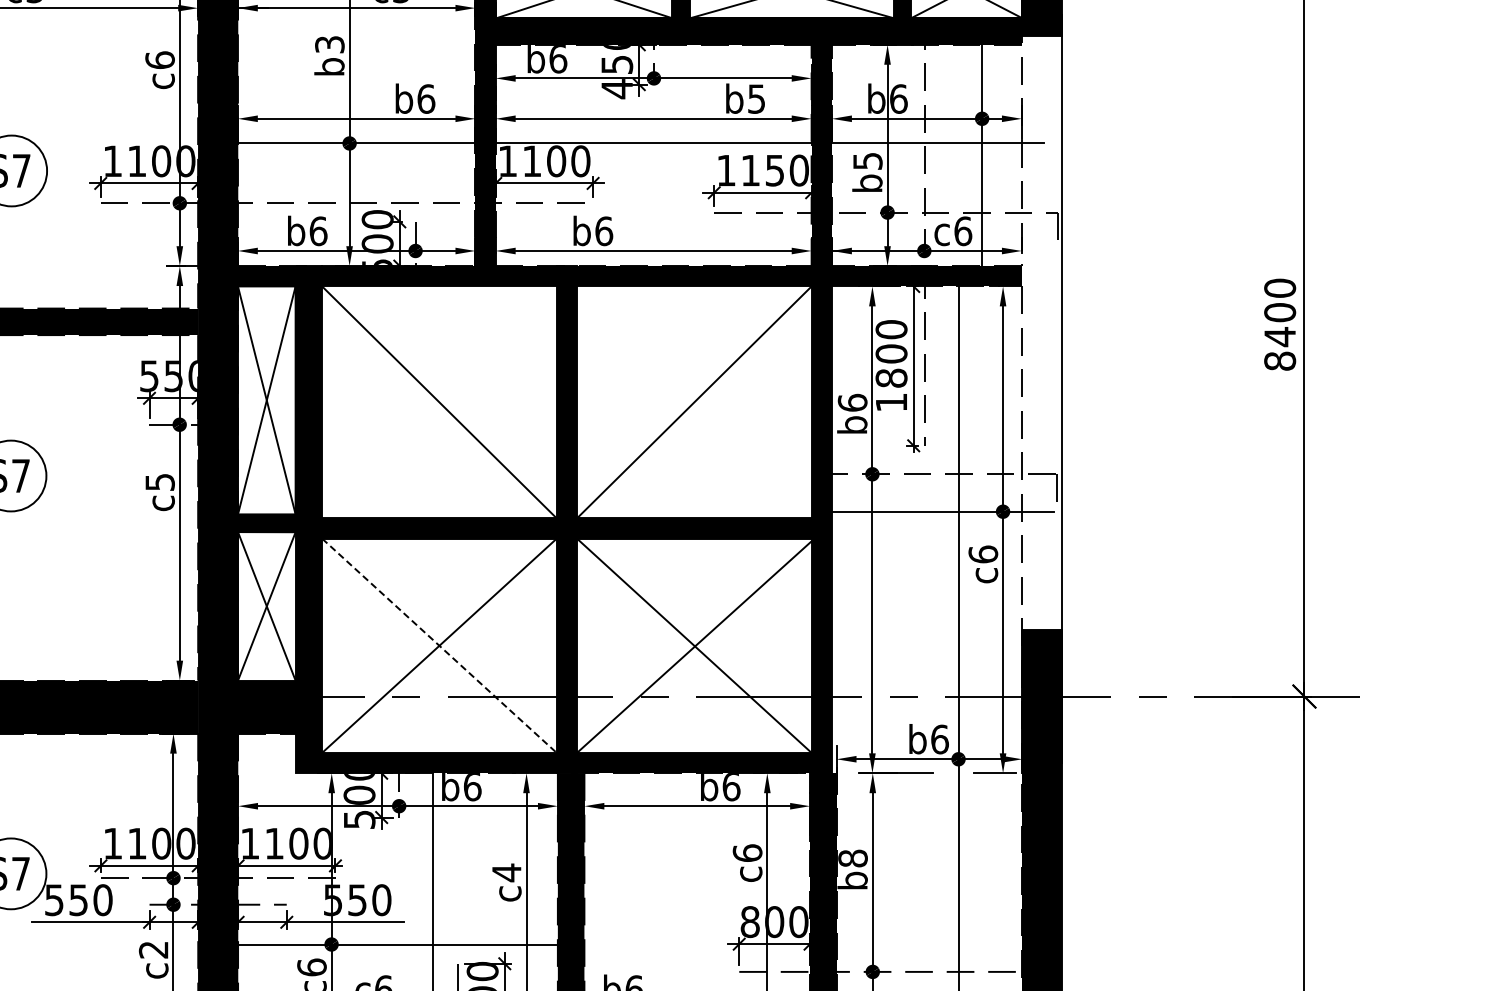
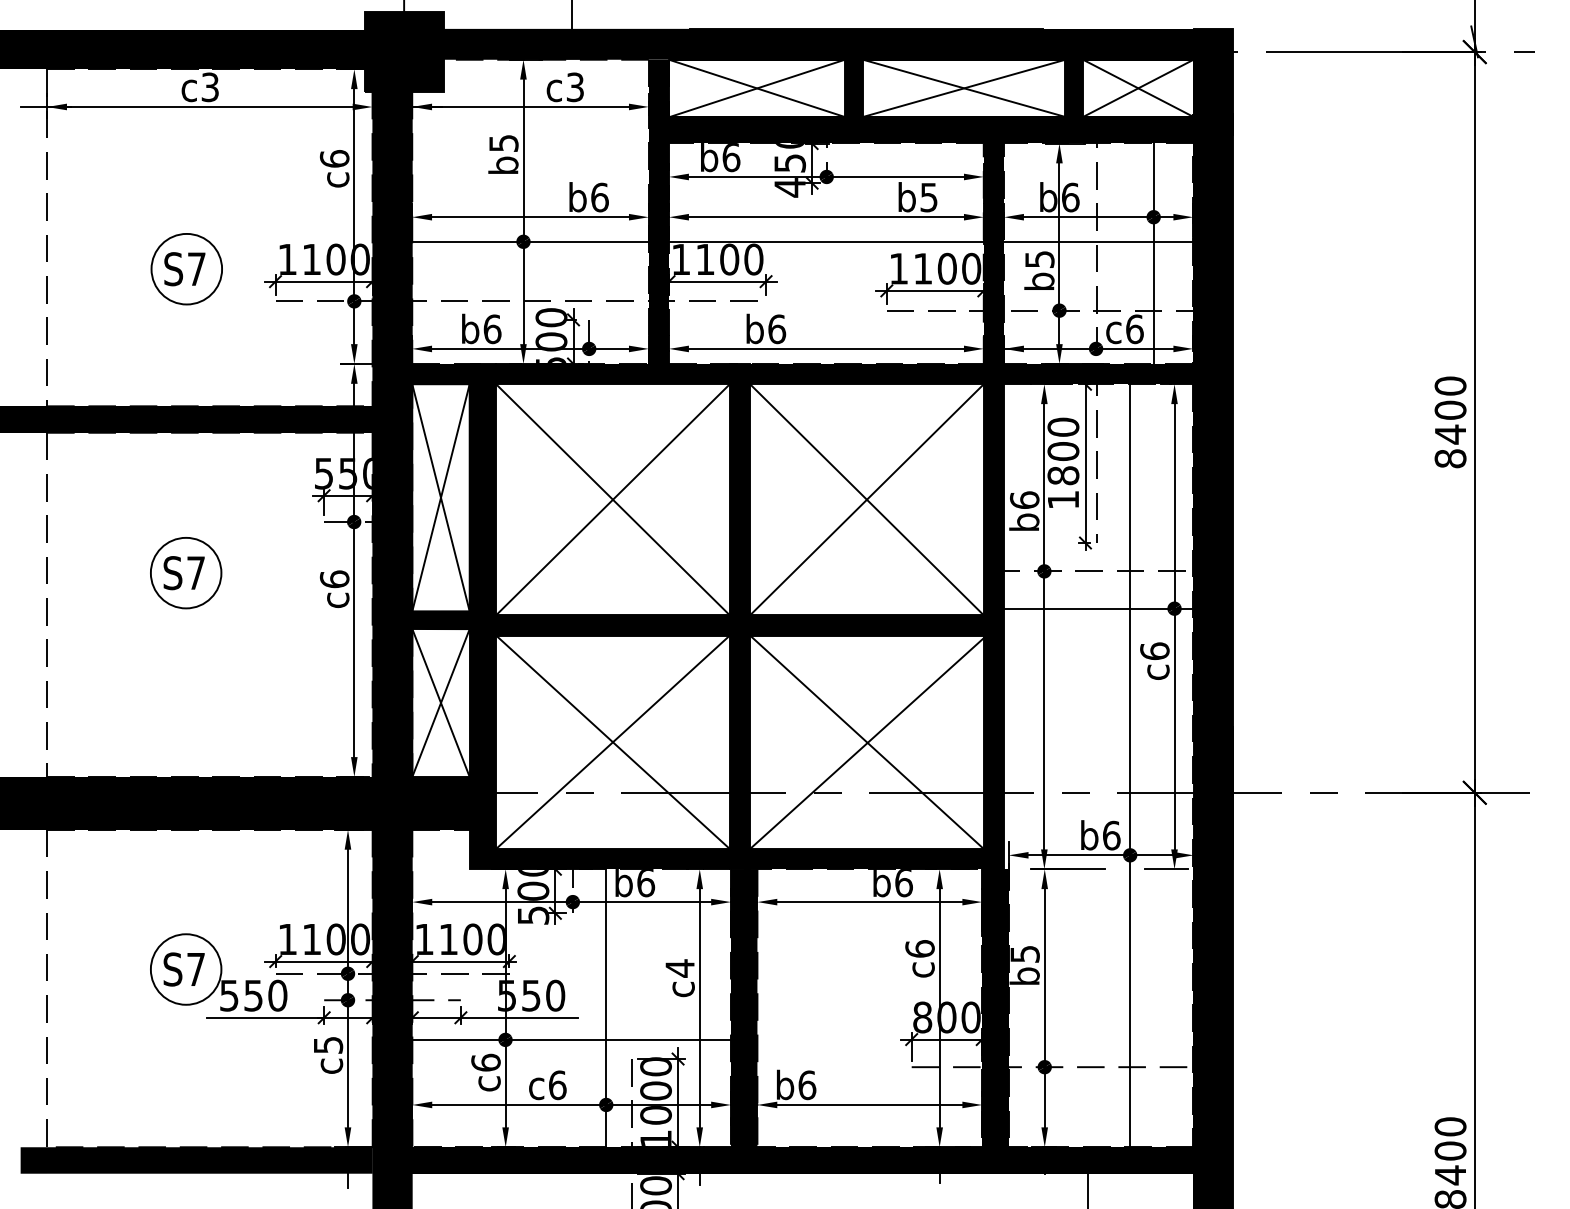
text: (329, 44) -> (503, 143), b3 -> b5
text: (774, 170) -> (946, 268), 1150 -> 1100
fill: (1041, 332) -> (1212, 430), added
line: (438, 402) -> (612, 499), added
line: (693, 402) -> (866, 499), added
text: (159, 482) -> (334, 579), c5 -> c6
line: (439, 646) -> (613, 742), dashed -> solid
text: (852, 857) -> (1024, 953), b8 -> b5
text: (153, 950) -> (328, 1045), c2 -> c5

